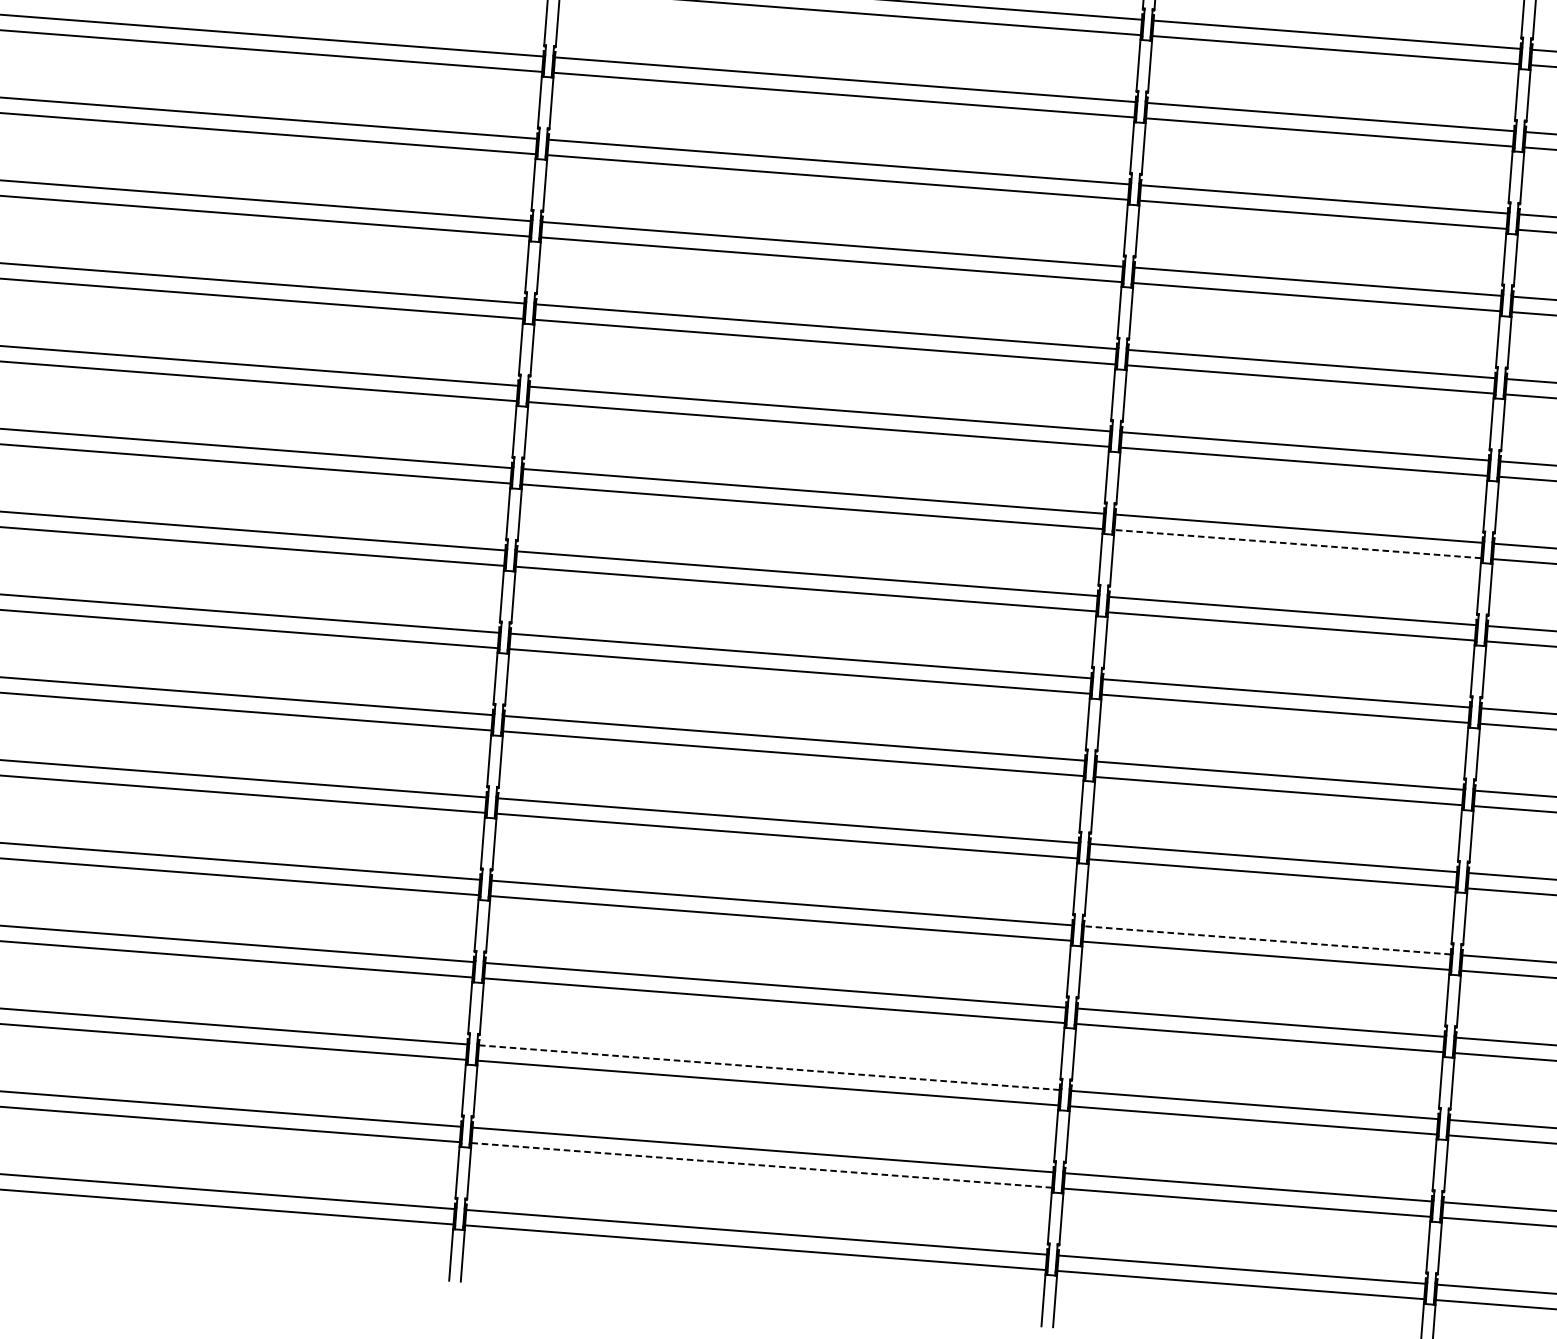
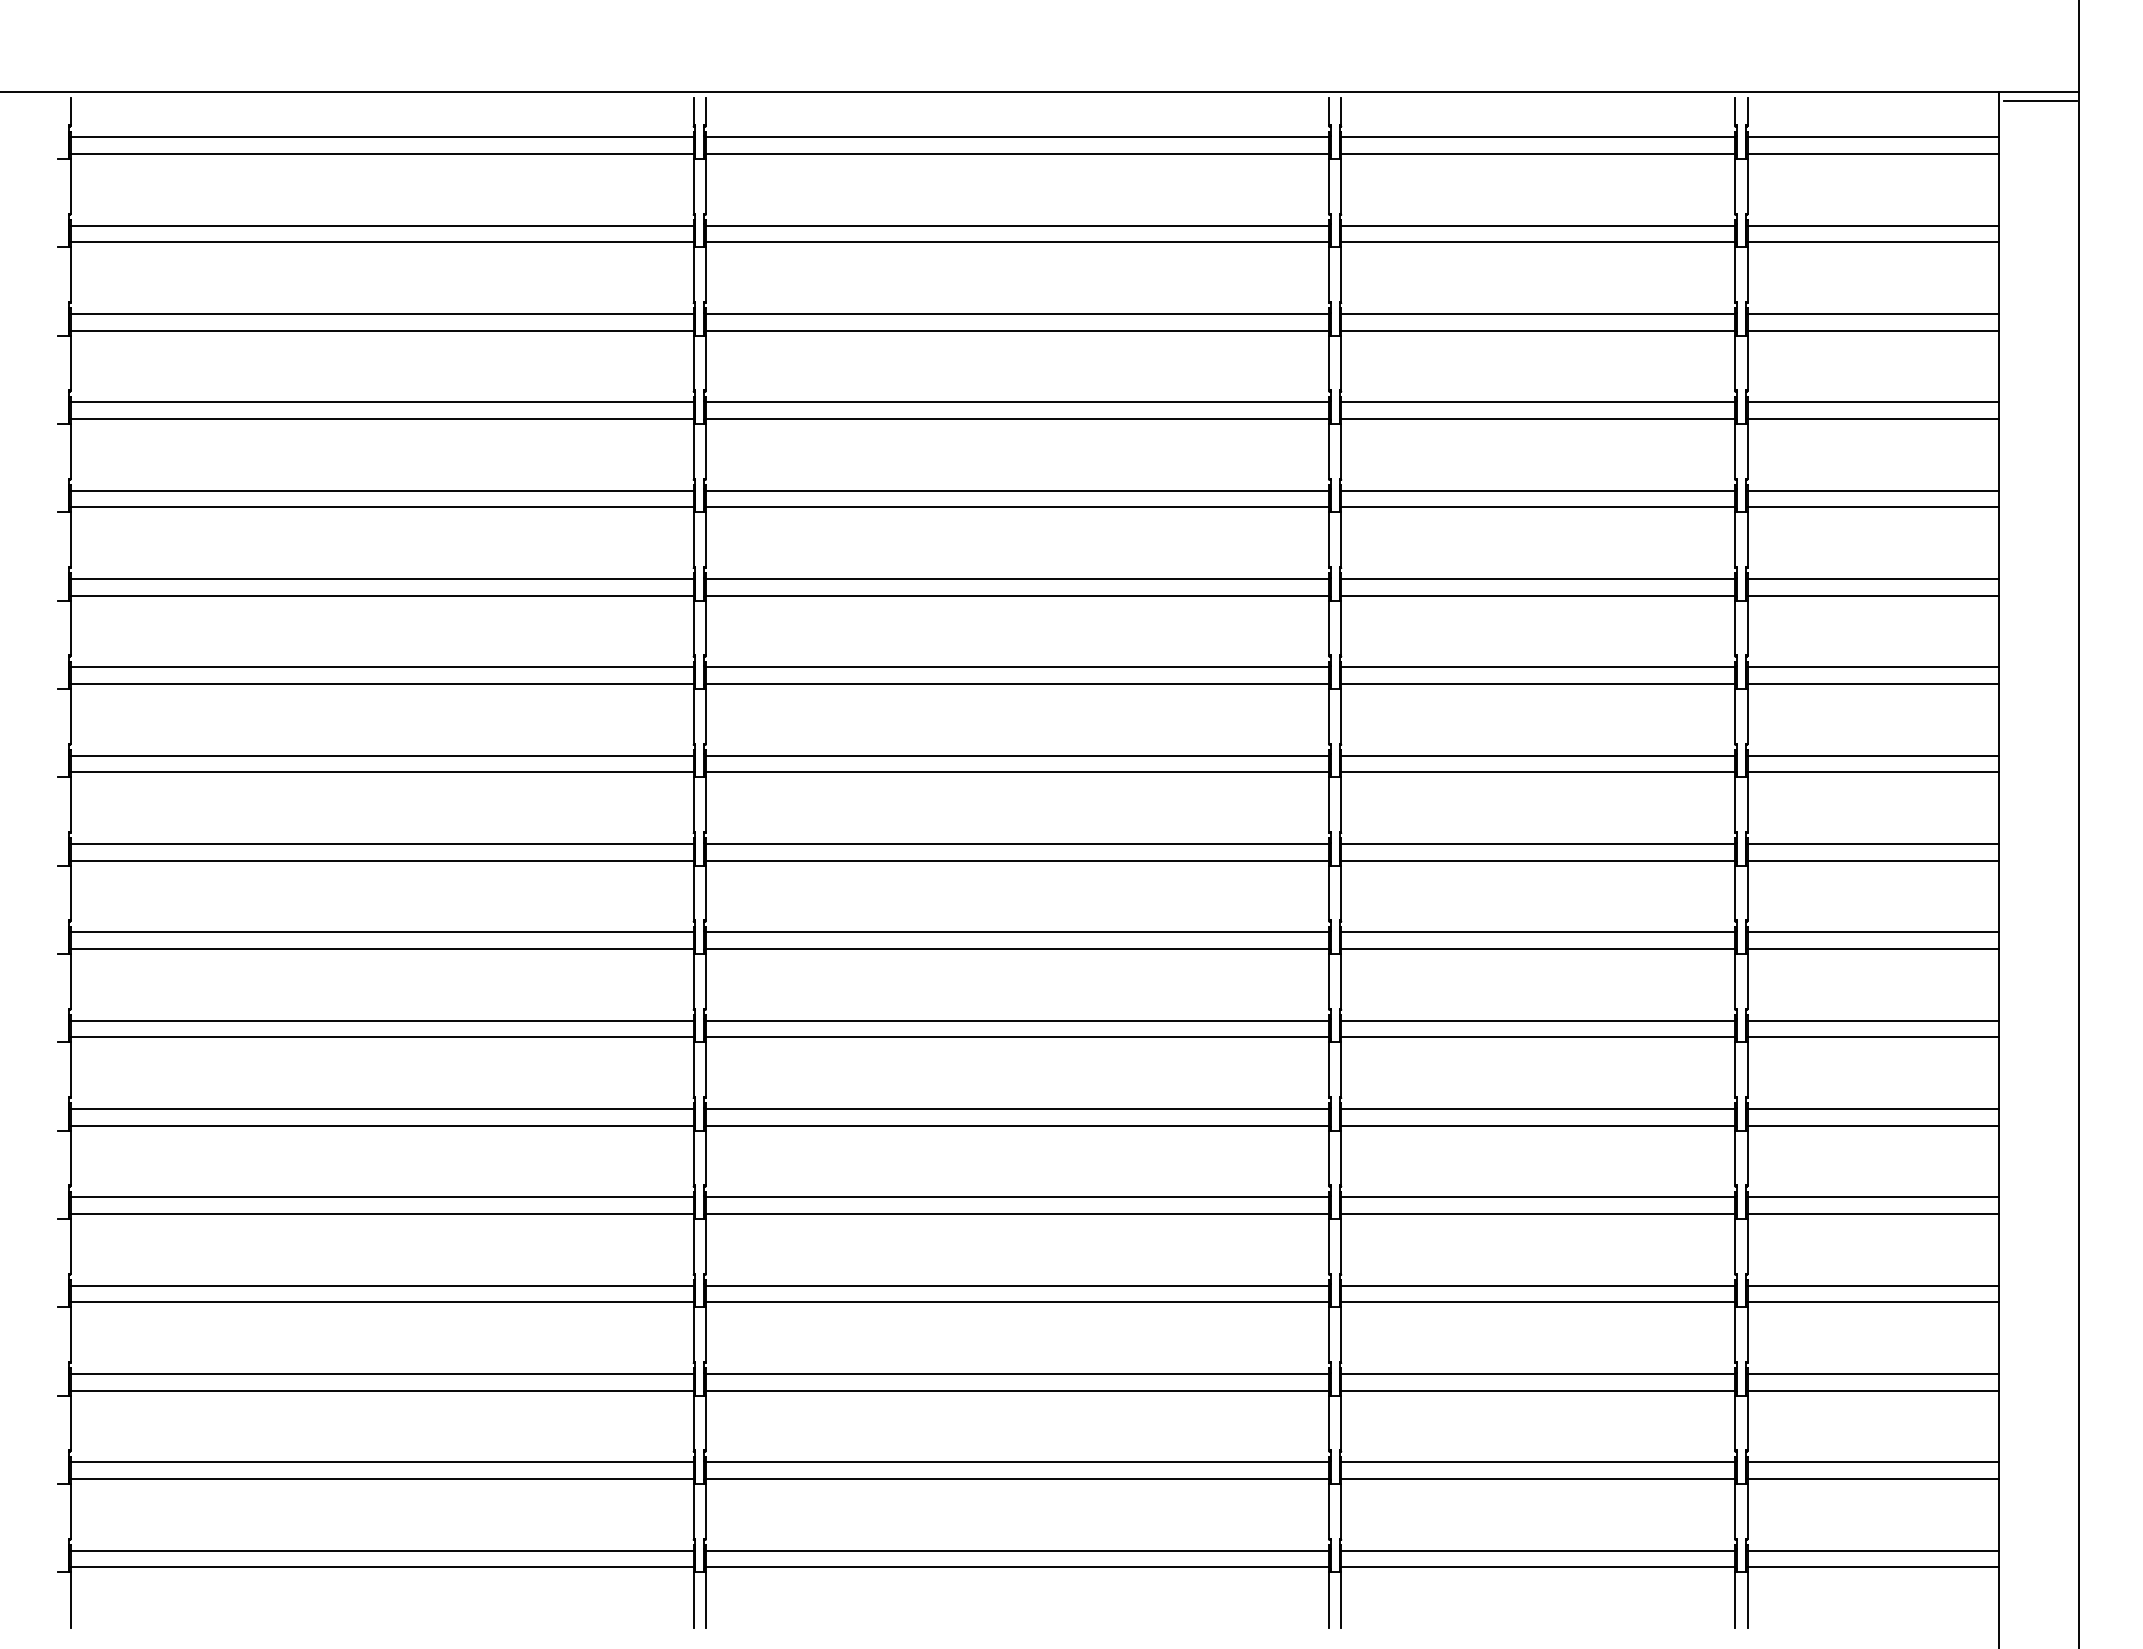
line: (1298, 544) -> (1538, 772), dashed -> solid
line: (1267, 940) -> (1538, 1197), dashed -> solid
line: (769, 1068) -> (1017, 1374), dashed -> solid
line: (761, 1165) -> (1017, 1478), dashed -> solid

